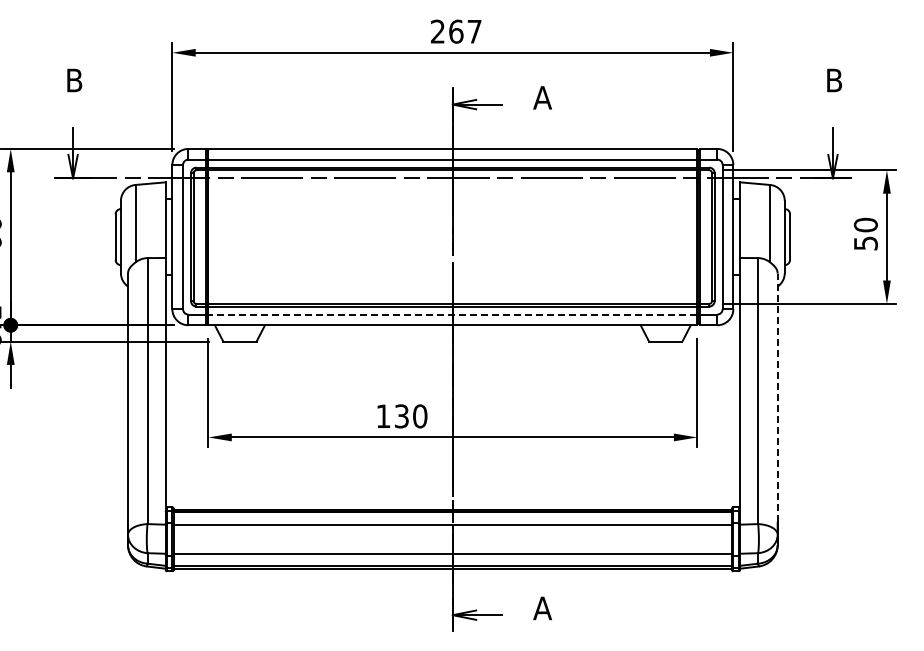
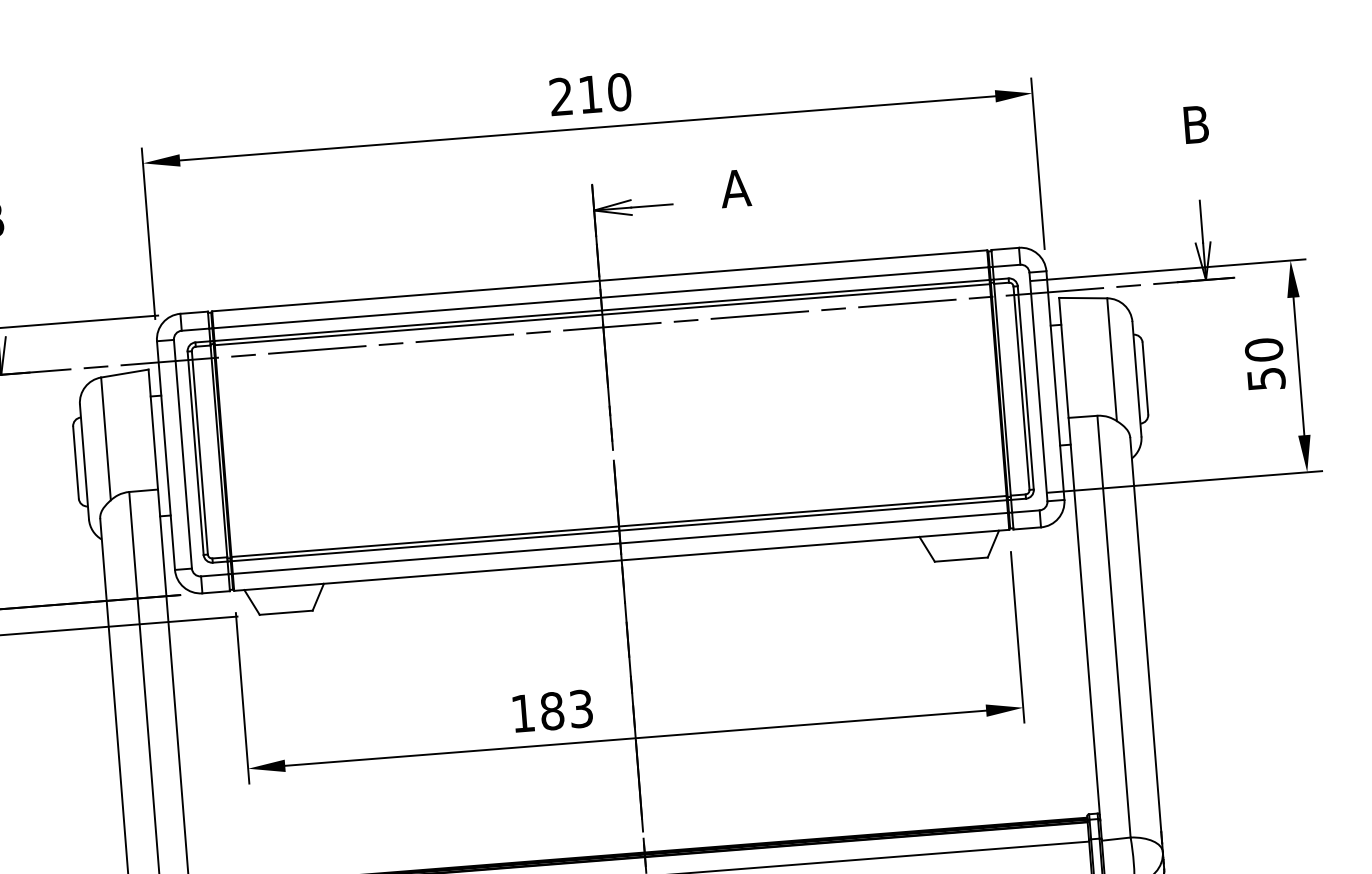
text: (465, 31) -> (605, 93), 267 -> 210
line: (452, 314) -> (619, 543), dashed -> solid
line: (777, 397) -> (1145, 634), dashed -> solid
text: (410, 416) -> (565, 710), 130 -> 183

